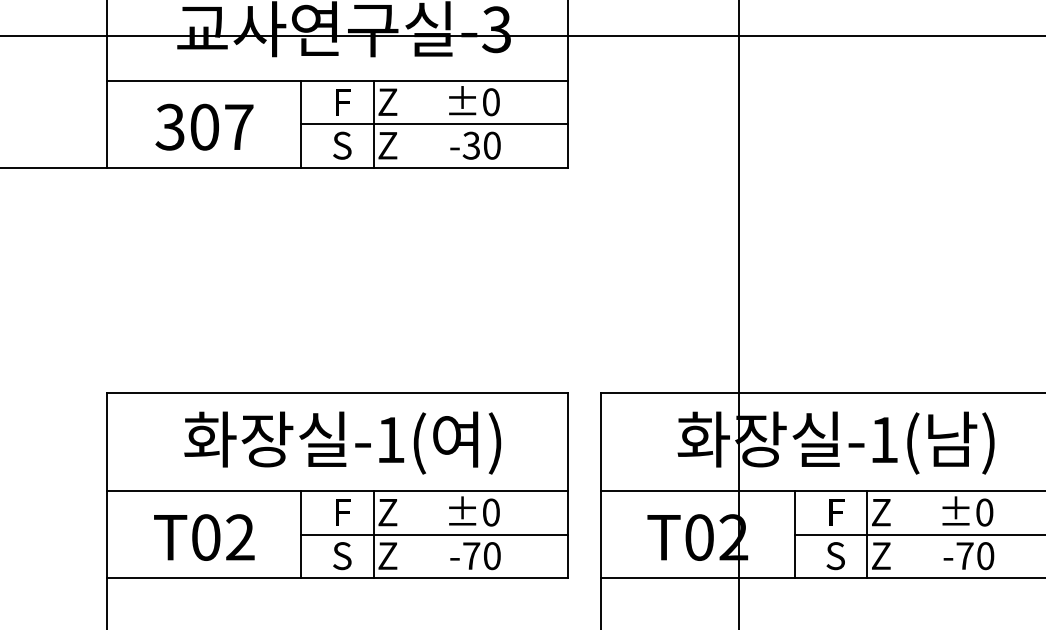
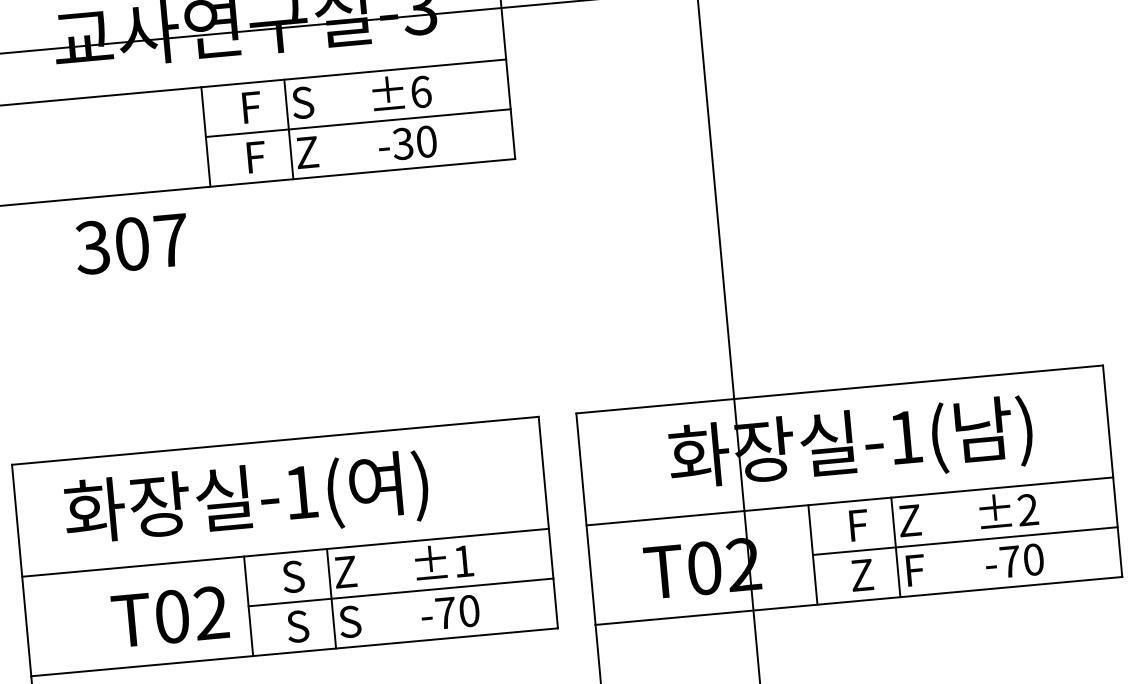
text: (387, 102) -> (302, 103), Z -> S
text: (491, 102) -> (421, 92), ±0 -> ±6
text: (204, 126) -> (131, 243), moved
text: (342, 145) -> (255, 157), S -> F
text: (342, 442) -> (246, 500), moved
text: (342, 512) -> (293, 576), F -> S
text: (491, 512) -> (464, 561), ±0 -> ±1
text: (984, 512) -> (1027, 509), ±0 -> ±2
text: (204, 537) -> (170, 616), moved
text: (881, 555) -> (914, 569), Z -> F
text: (387, 556) -> (349, 622), Z -> S
text: (835, 556) -> (862, 575), S -> Z

